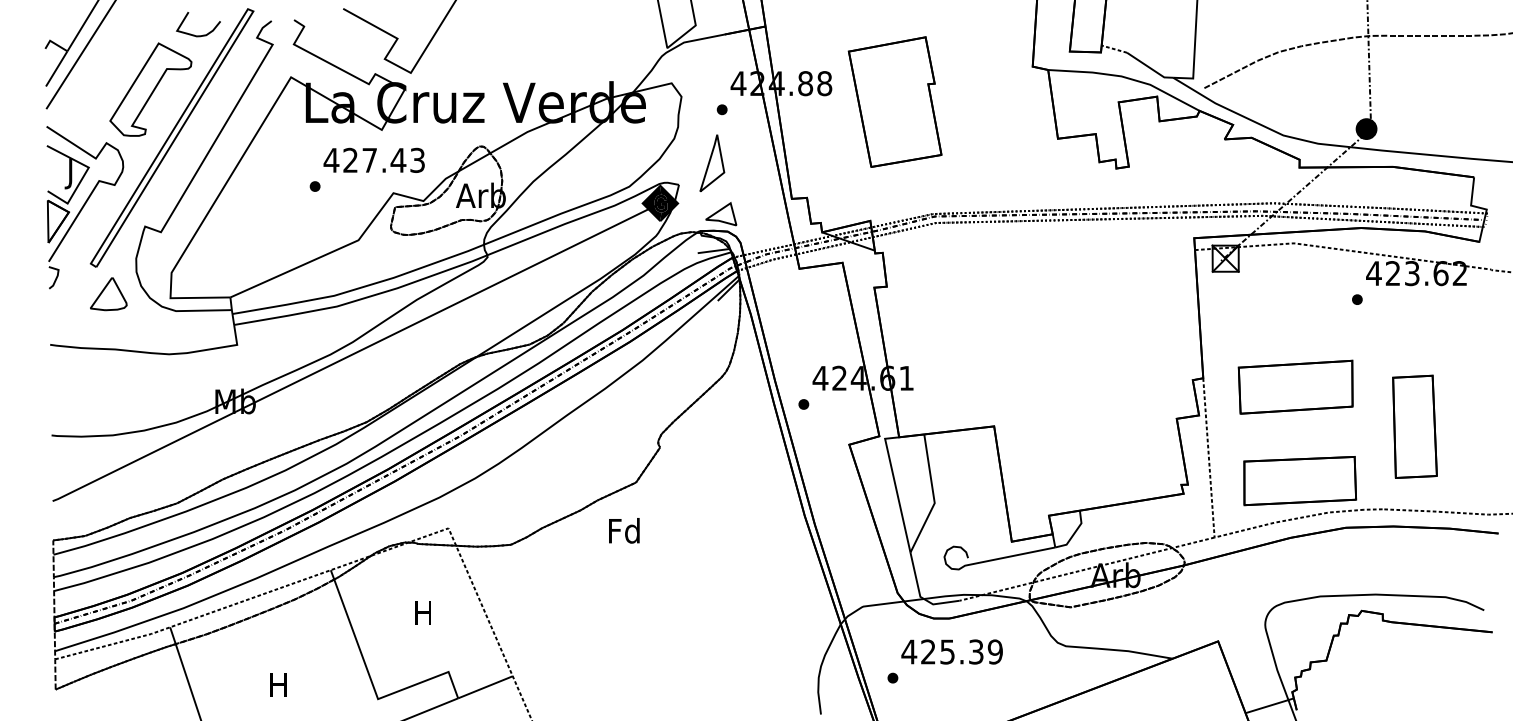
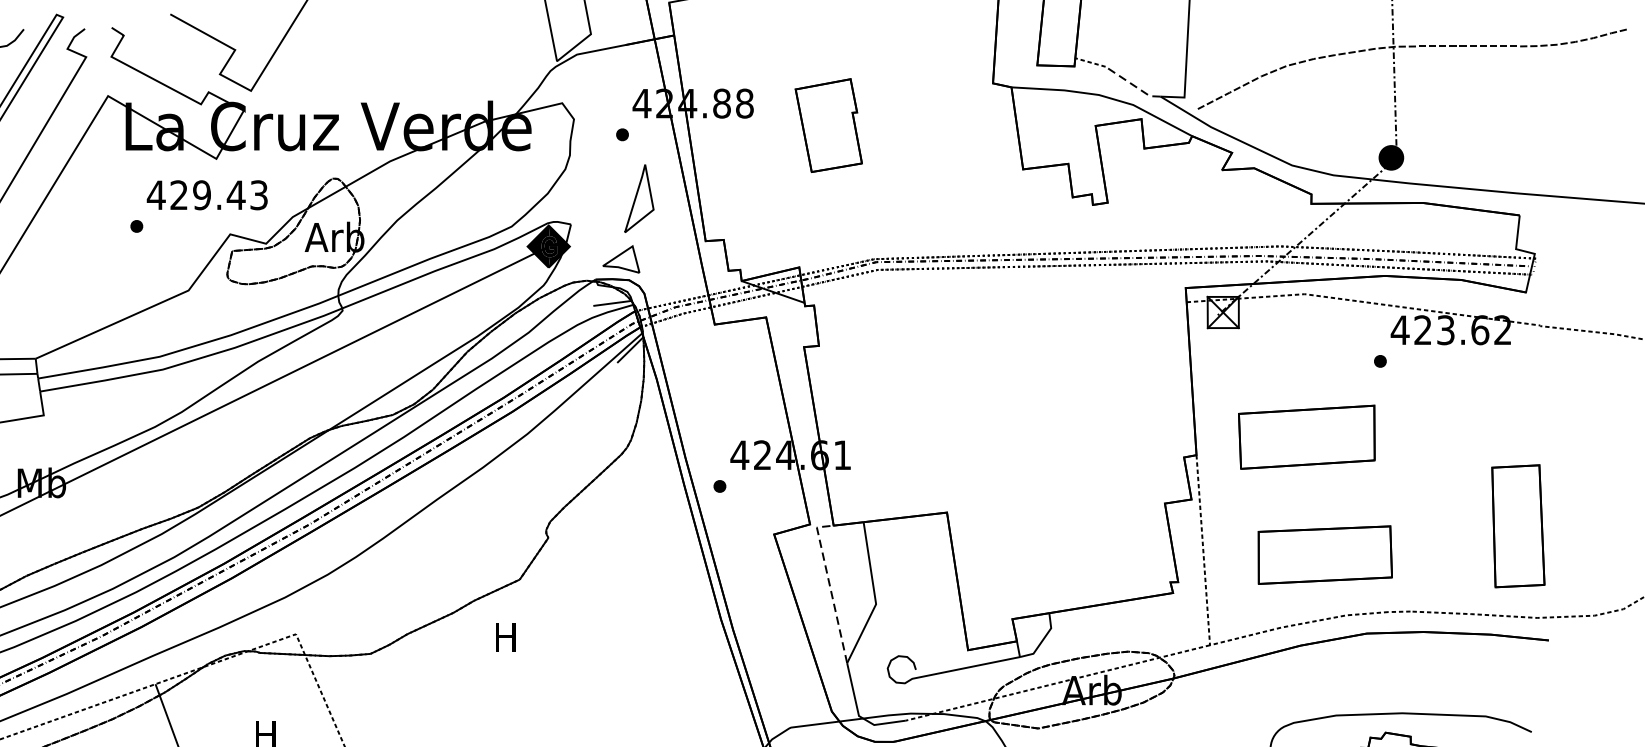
line: (1149, 67) -> (1132, 84), solid -> dashed
part: (894, 101) -> (828, 124), size x0.6
text: (369, 159) -> (201, 194), 427.43 -> 429.43
part: (712, 163) -> (639, 198), moved
part: (1295, 386) -> (1306, 436), moved
part: (1414, 426) -> (1517, 525), moved
part: (1300, 481) -> (1325, 555), moved
line: (895, 487) -> (829, 585), solid -> dashed
text: (624, 530) -> (505, 636), Fd -> H

